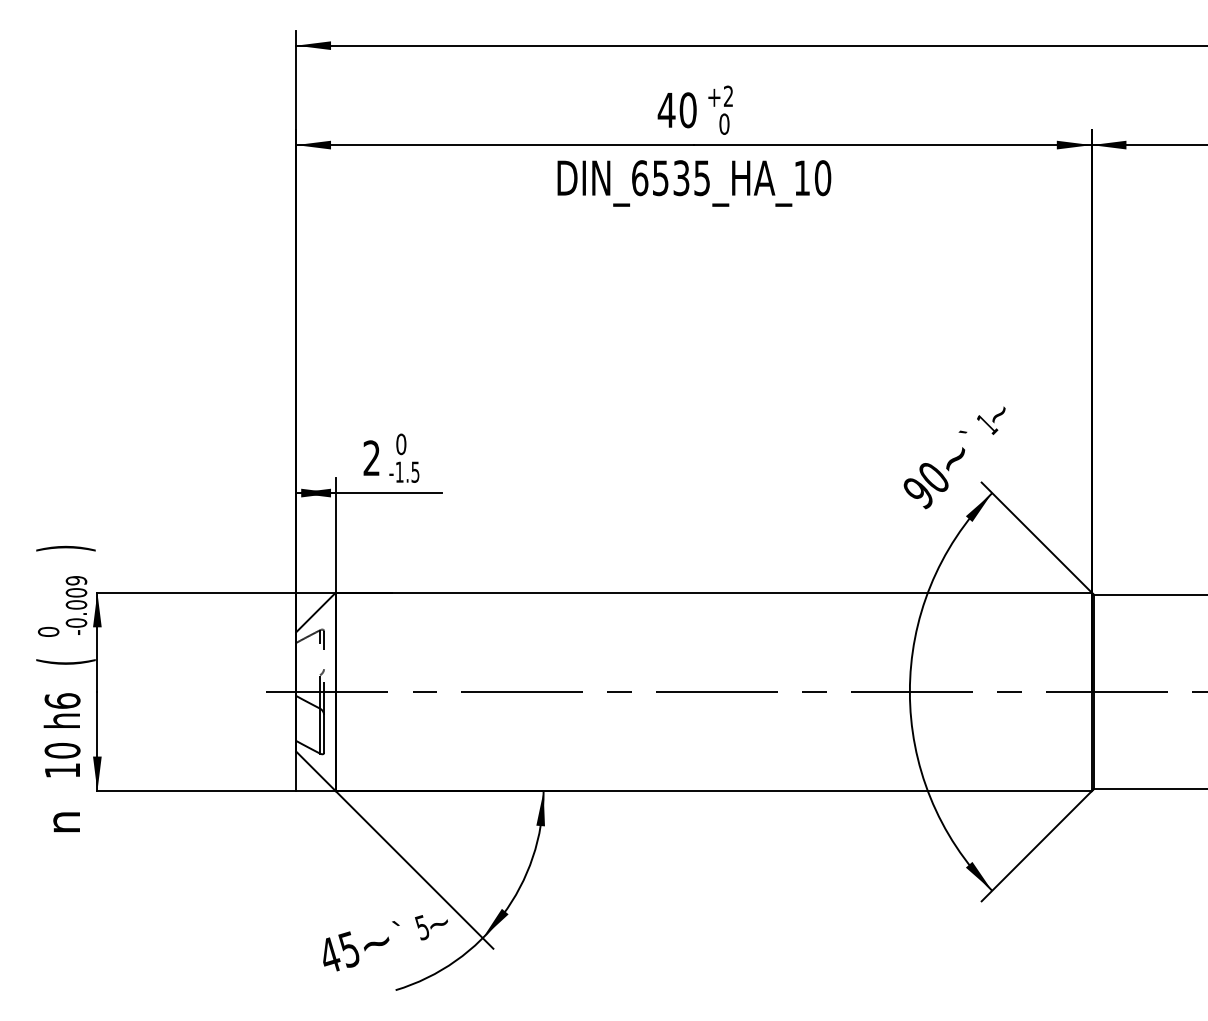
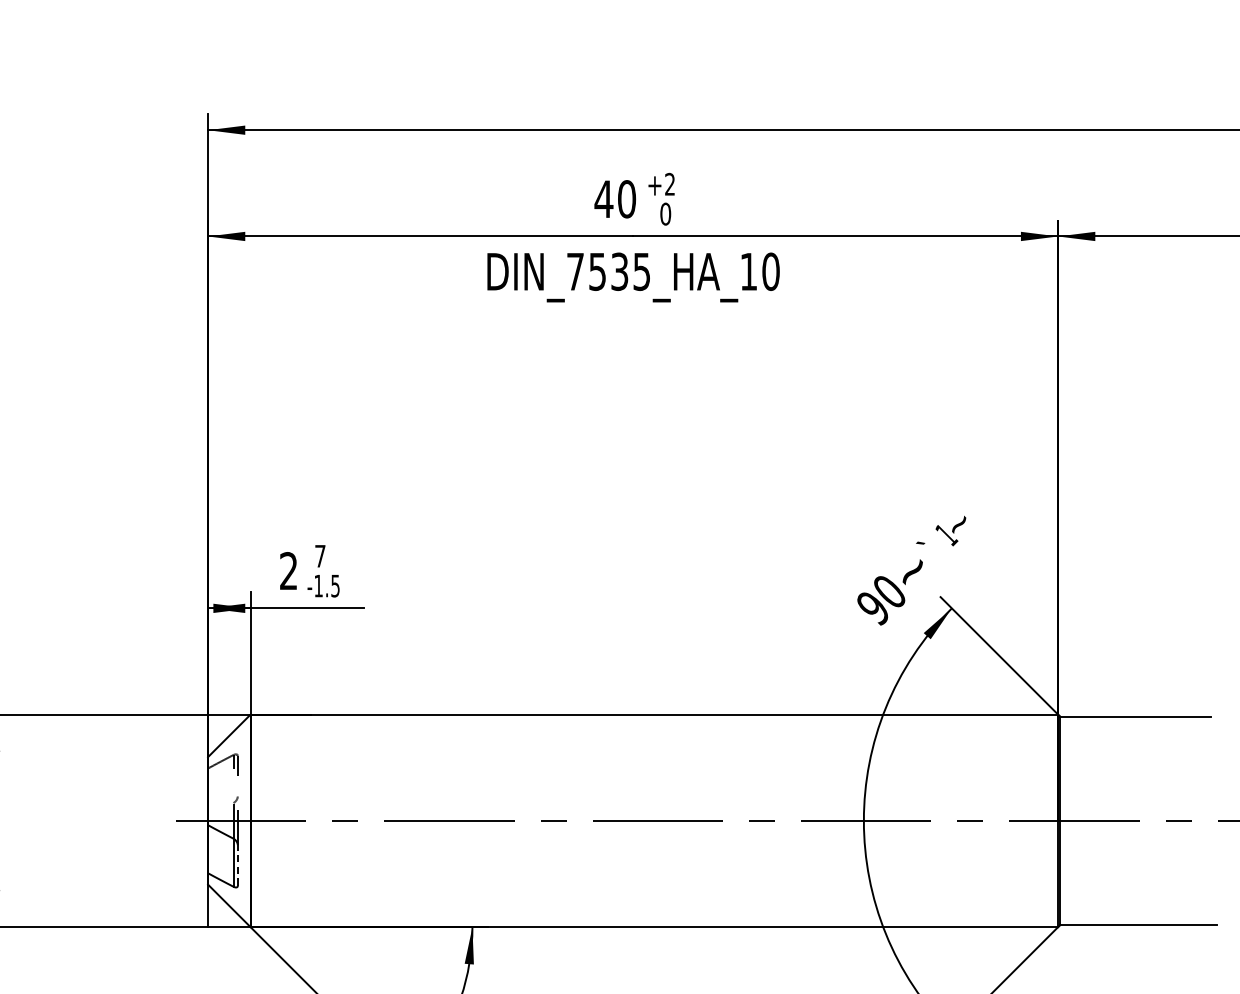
text: (640, 178) -> (575, 272), DIN_6535_HA_10 -> DIN_7535_HA_10
text: (401, 444) -> (320, 556), 0 -> 7
line: (324, 733) -> (238, 865), solid -> dashed

